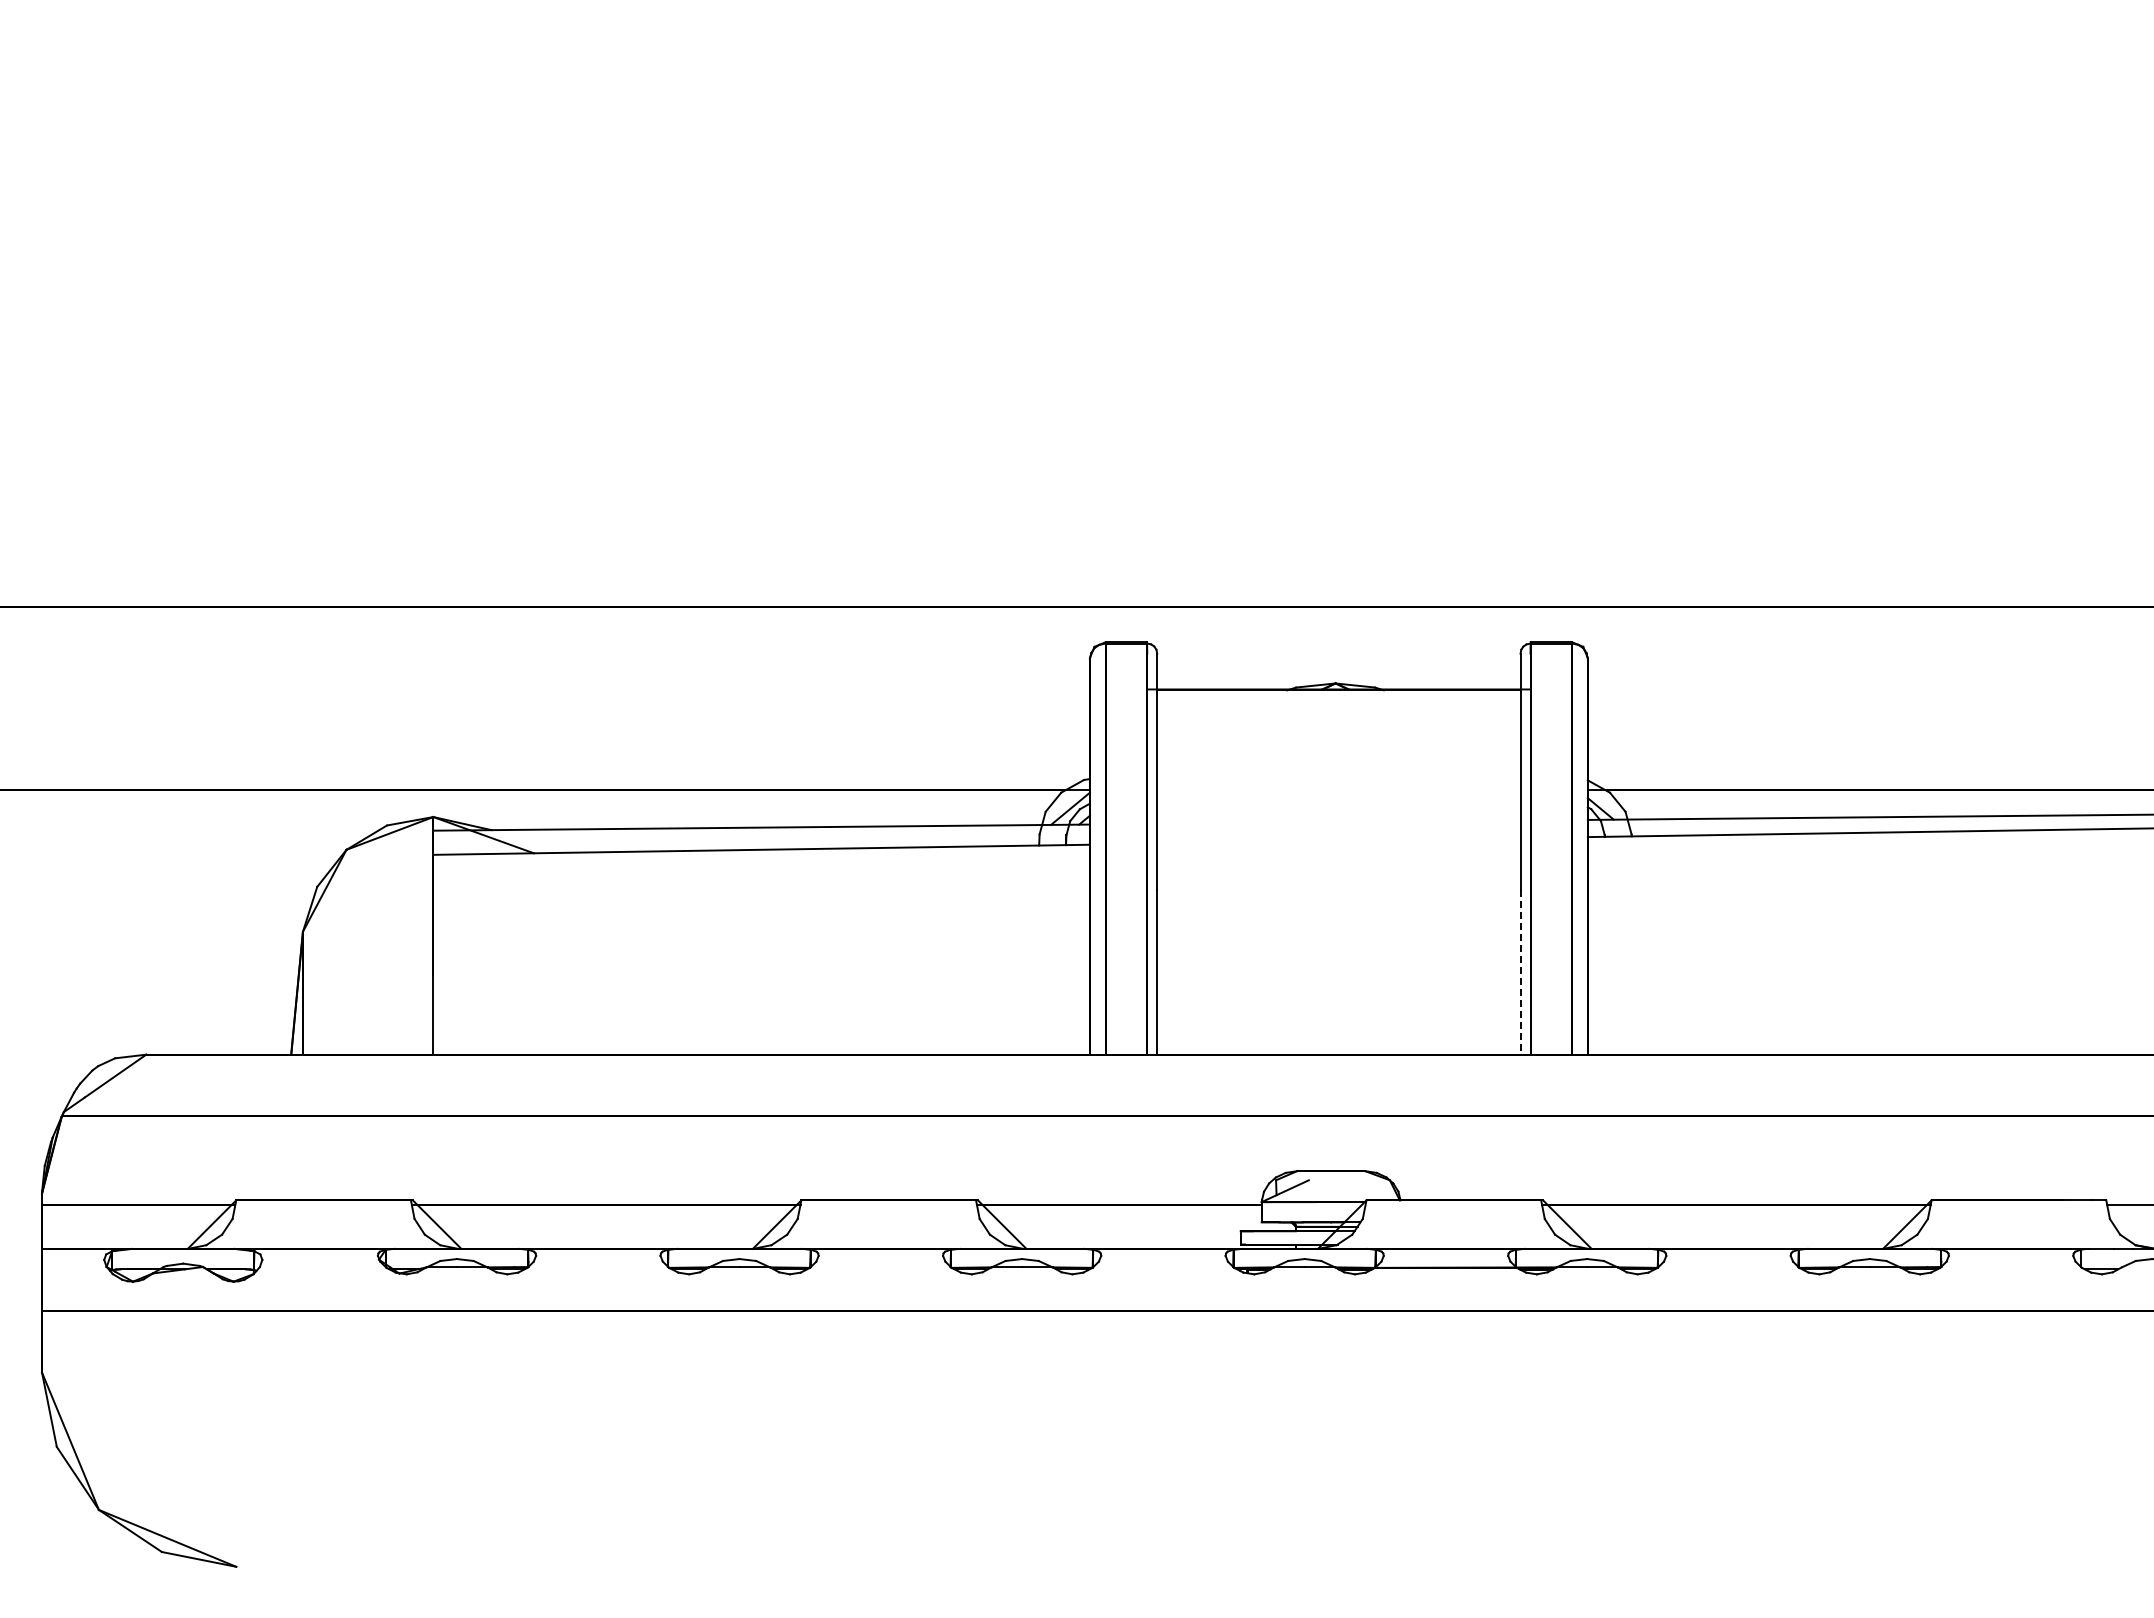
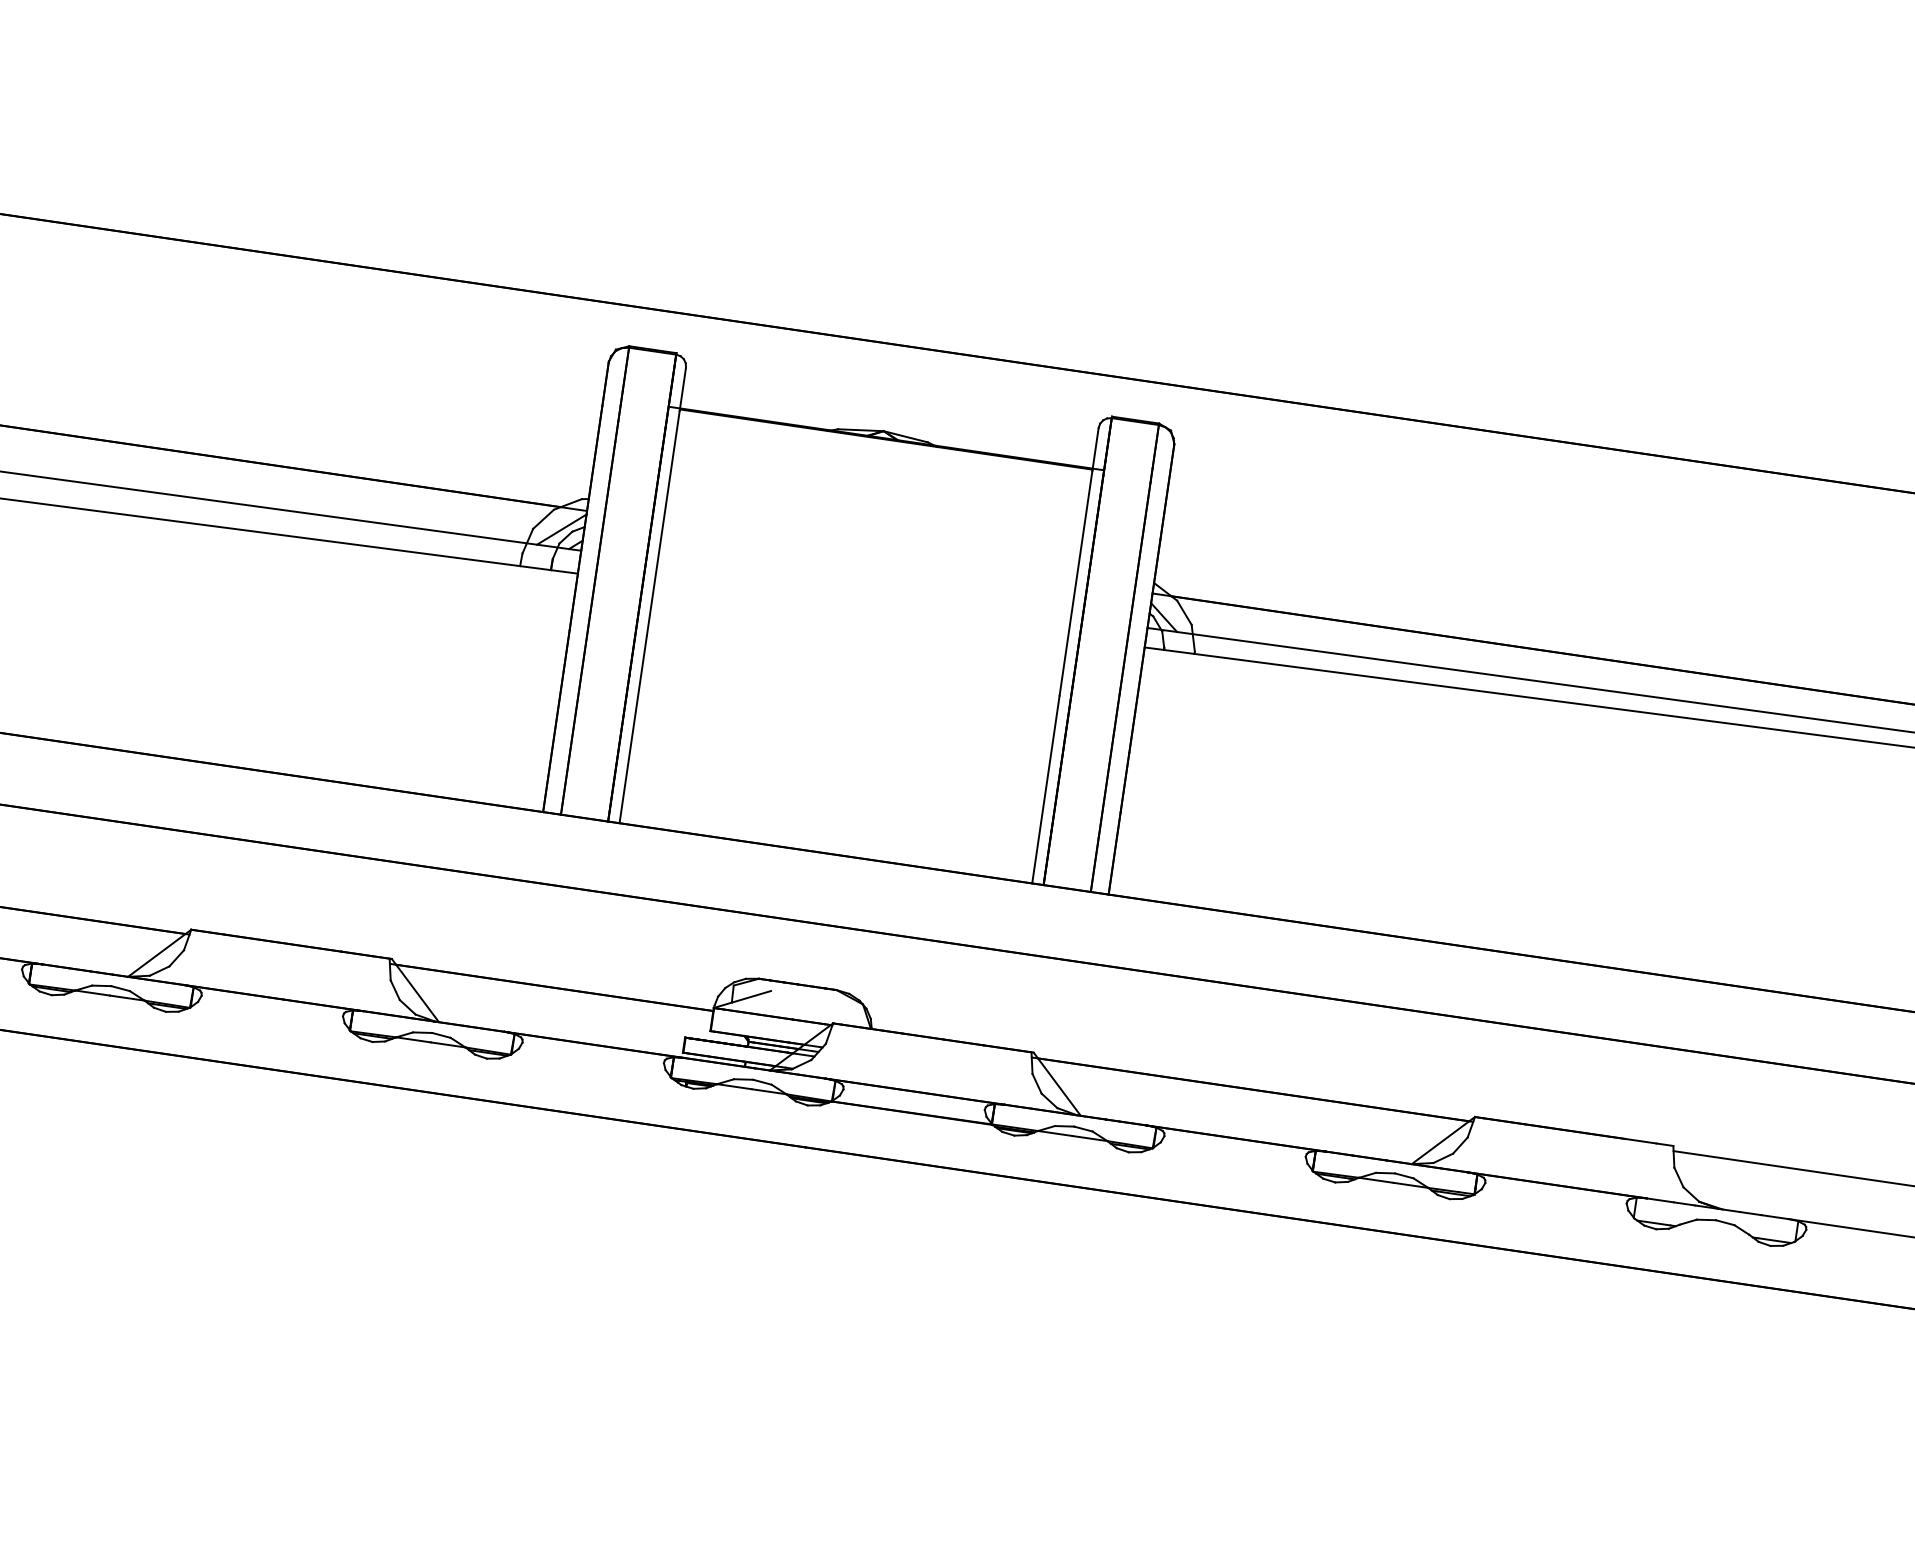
line: (1520, 972) -> (1045, 790), dashed -> solid

